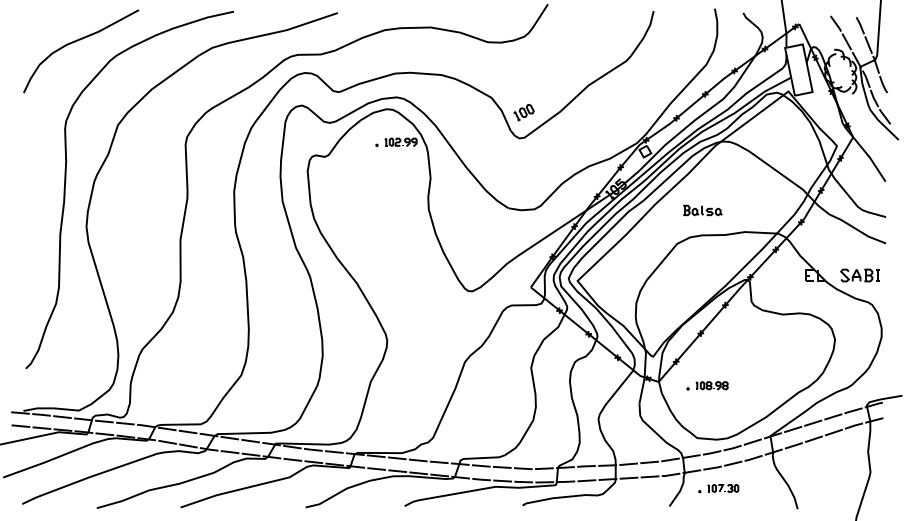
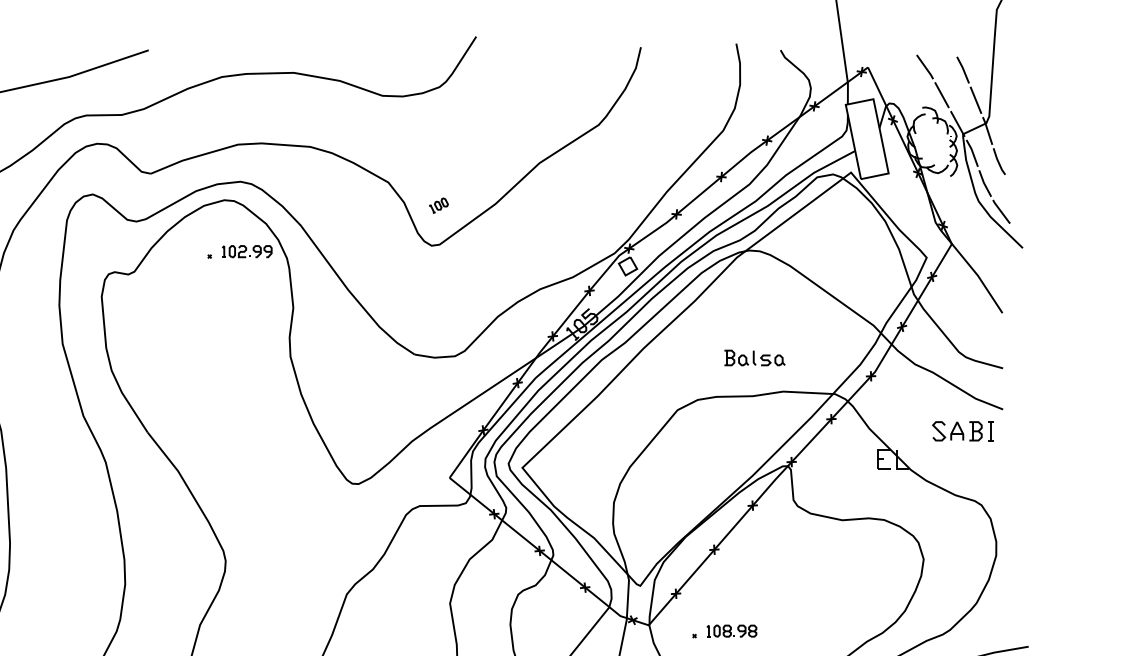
part: (523, 112) -> (438, 205), size x0.6
part: (702, 210) -> (754, 358), moved
part: (859, 275) -> (961, 431), moved

